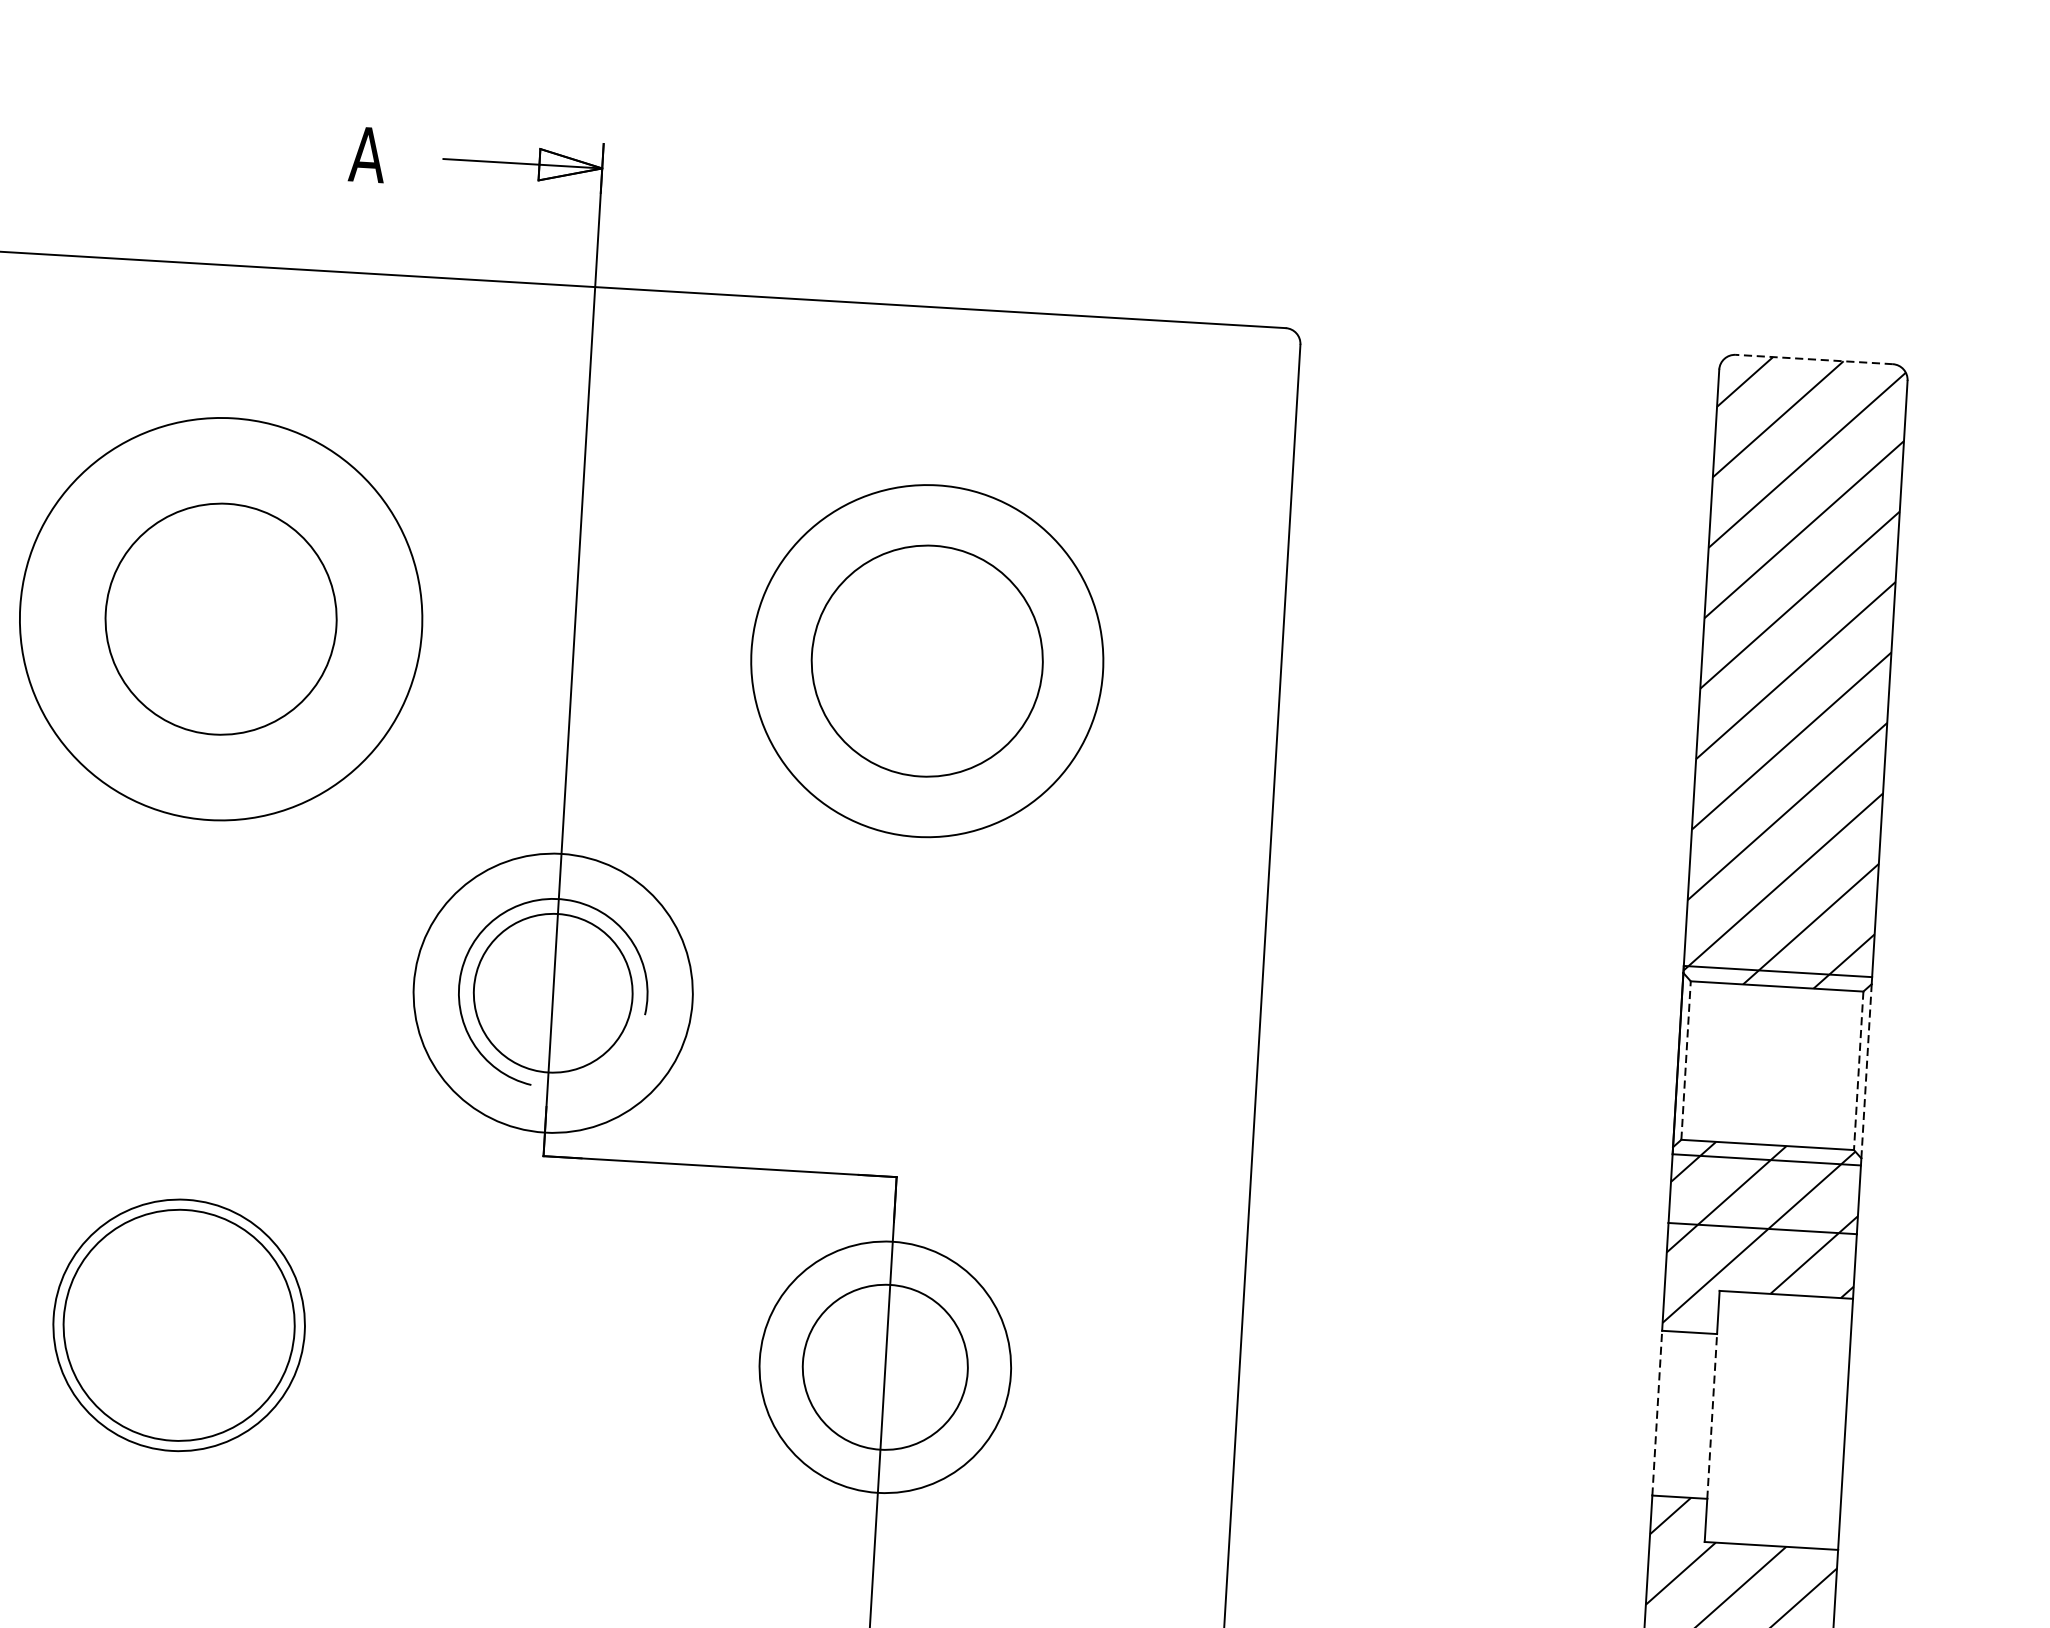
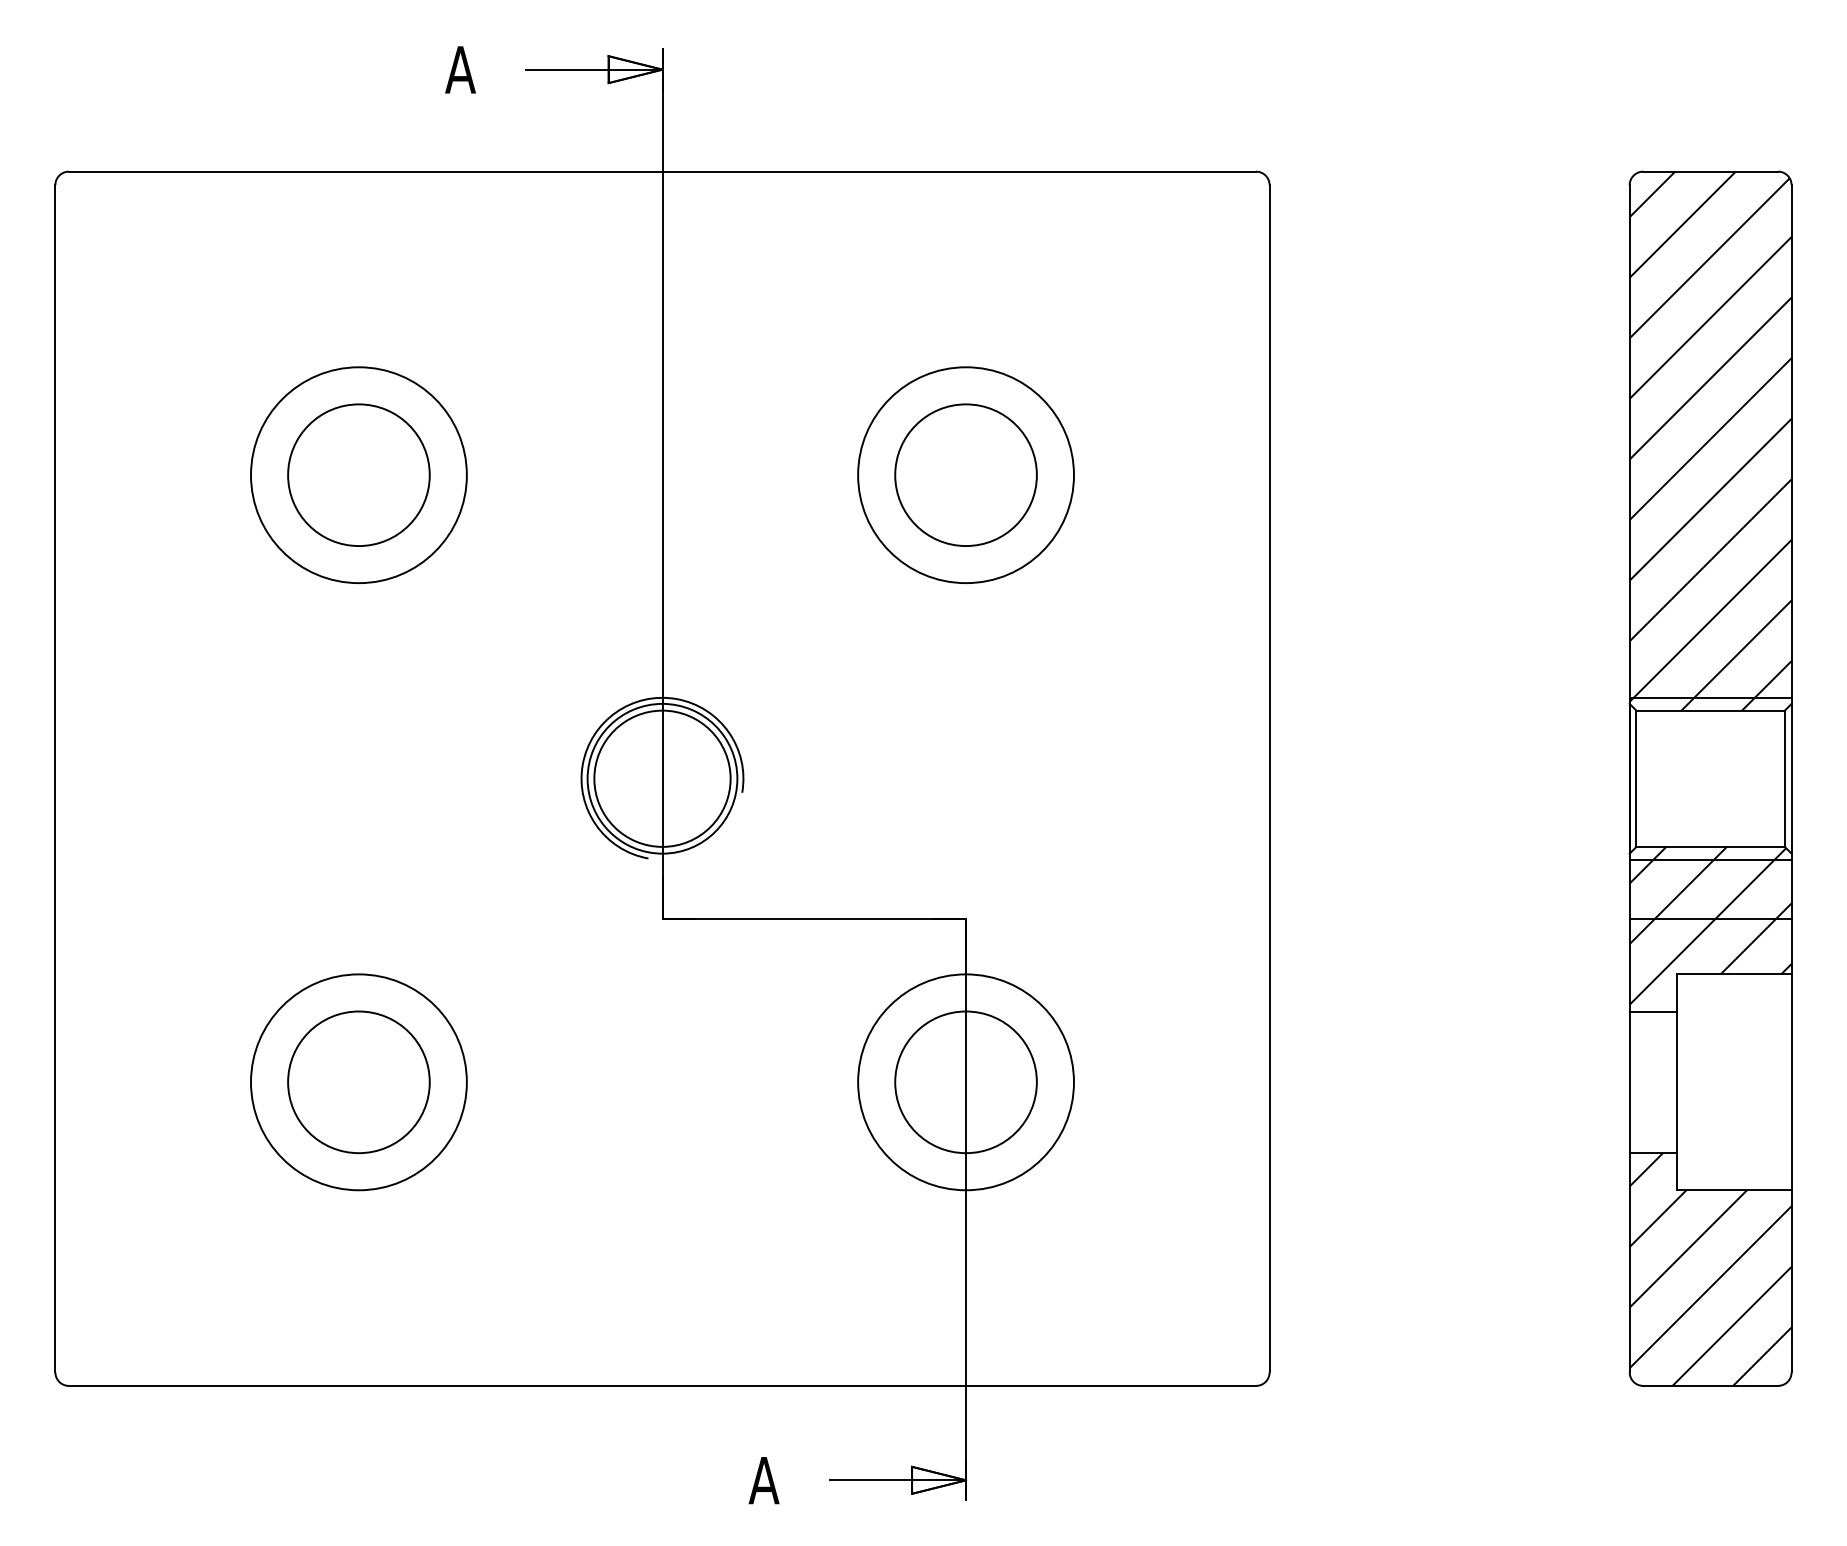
line: (1814, 359) -> (1710, 171), dashed -> solid
circle: (220, 619) -> (358, 475), size x0.62
circle: (220, 619) -> (358, 475), size x0.71
circle: (926, 661) -> (965, 475), size x0.71
circle: (926, 661) -> (965, 475), size x0.71
circle: (553, 992) -> (662, 778), size x0.62
line: (1686, 1060) -> (1636, 778), dashed -> solid
line: (1866, 1070) -> (1791, 778), dashed -> solid
line: (1858, 1071) -> (1784, 779), dashed -> solid
circle: (178, 1325) -> (358, 1082), size x0.71
line: (1657, 1413) -> (1629, 1082), dashed -> solid
line: (1711, 1416) -> (1676, 1082), dashed -> solid

